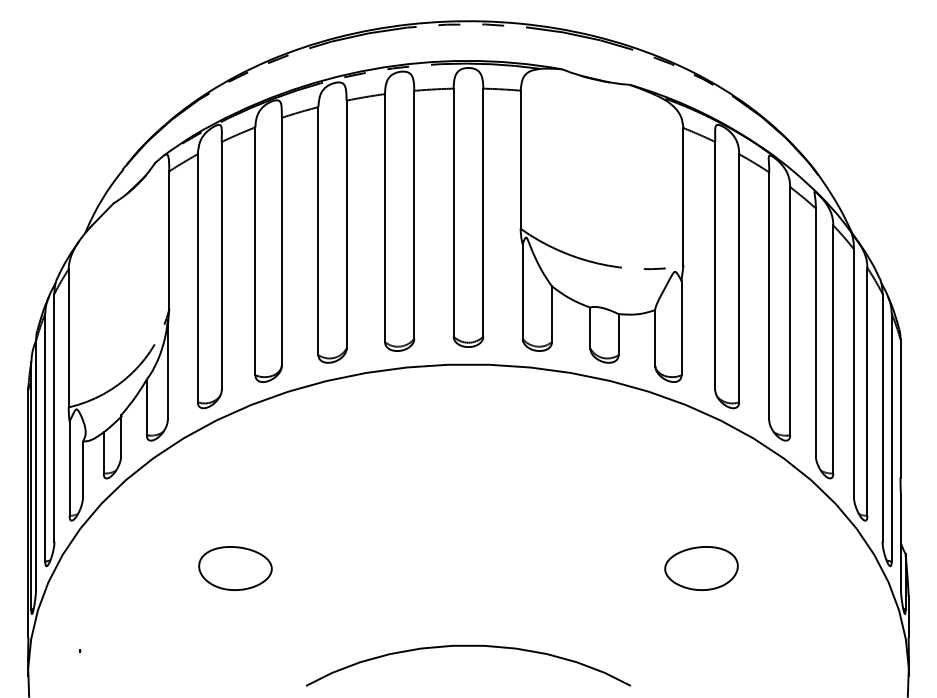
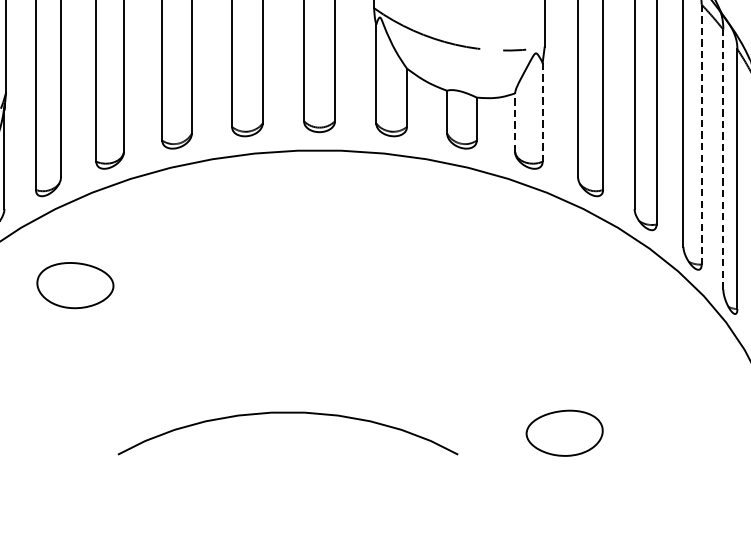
line: (681, 328) -> (542, 112), solid -> dashed
line: (655, 338) -> (515, 123), solid -> dashed
line: (833, 349) -> (701, 134), solid -> dashed
line: (853, 372) -> (722, 158), solid -> dashed
part: (235, 568) -> (75, 285), moved
part: (701, 568) -> (564, 433), moved
curve: (468, 646) -> (288, 413), moved

